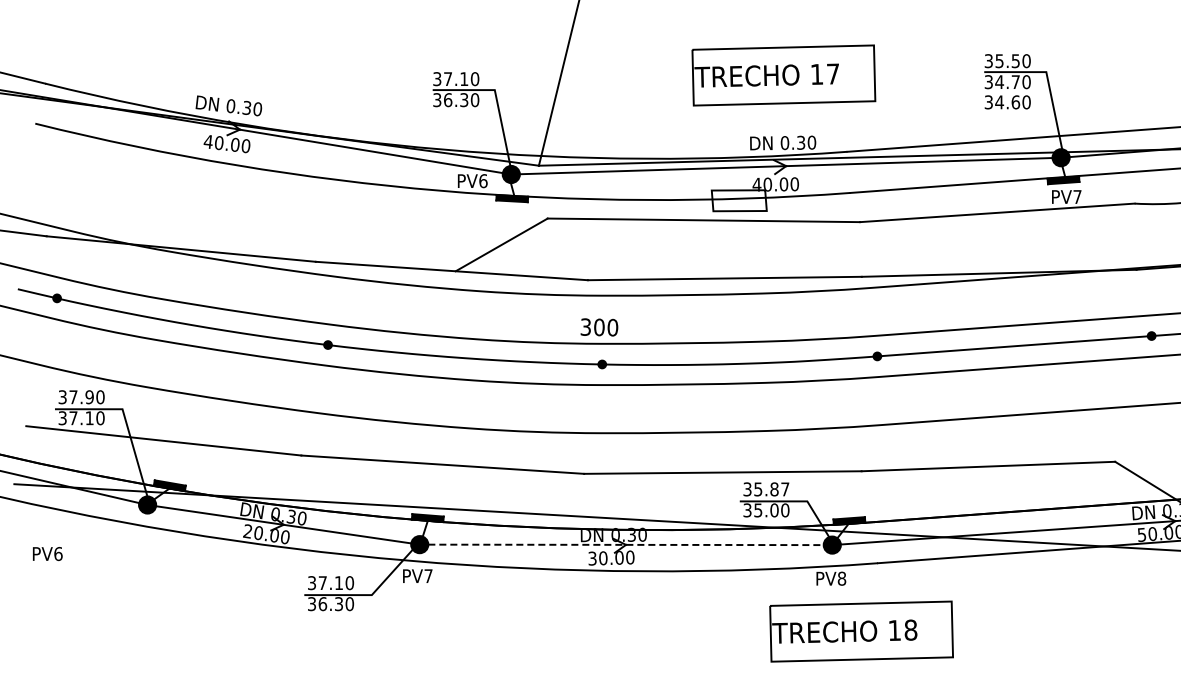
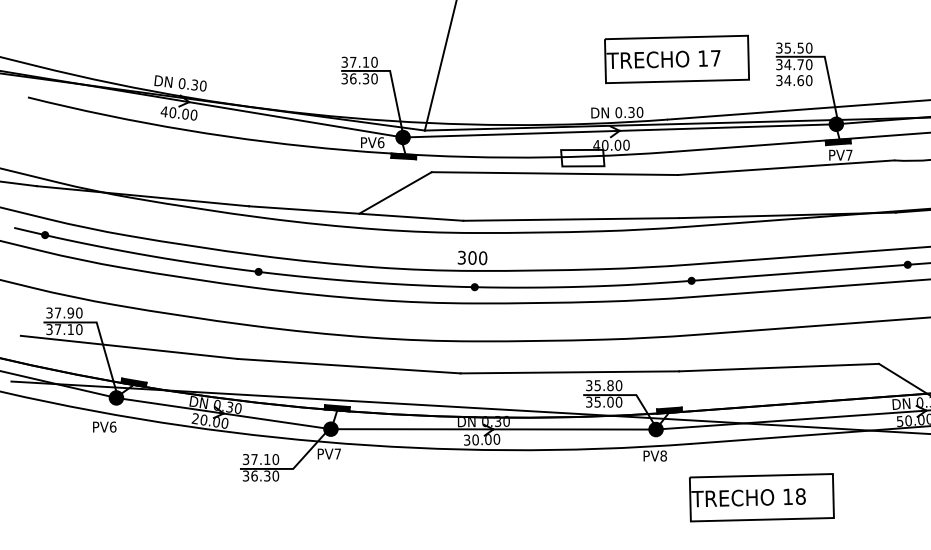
part: (783, 75) -> (676, 59), moved
text: (785, 489) -> (619, 385), 35.87 -> 35.80
line: (626, 544) -> (493, 429), dashed -> solid
text: (47, 554) -> (104, 427), moved
part: (861, 631) -> (761, 497), moved

